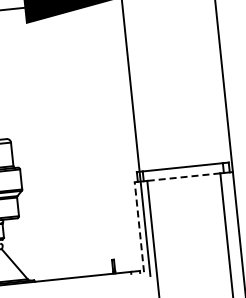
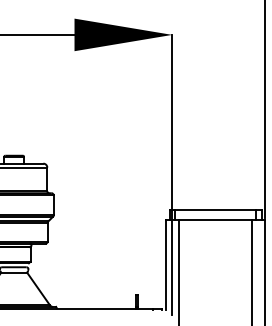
line: (183, 176) -> (215, 219), dashed -> solid
line: (139, 226) -> (166, 264), dashed -> solid

